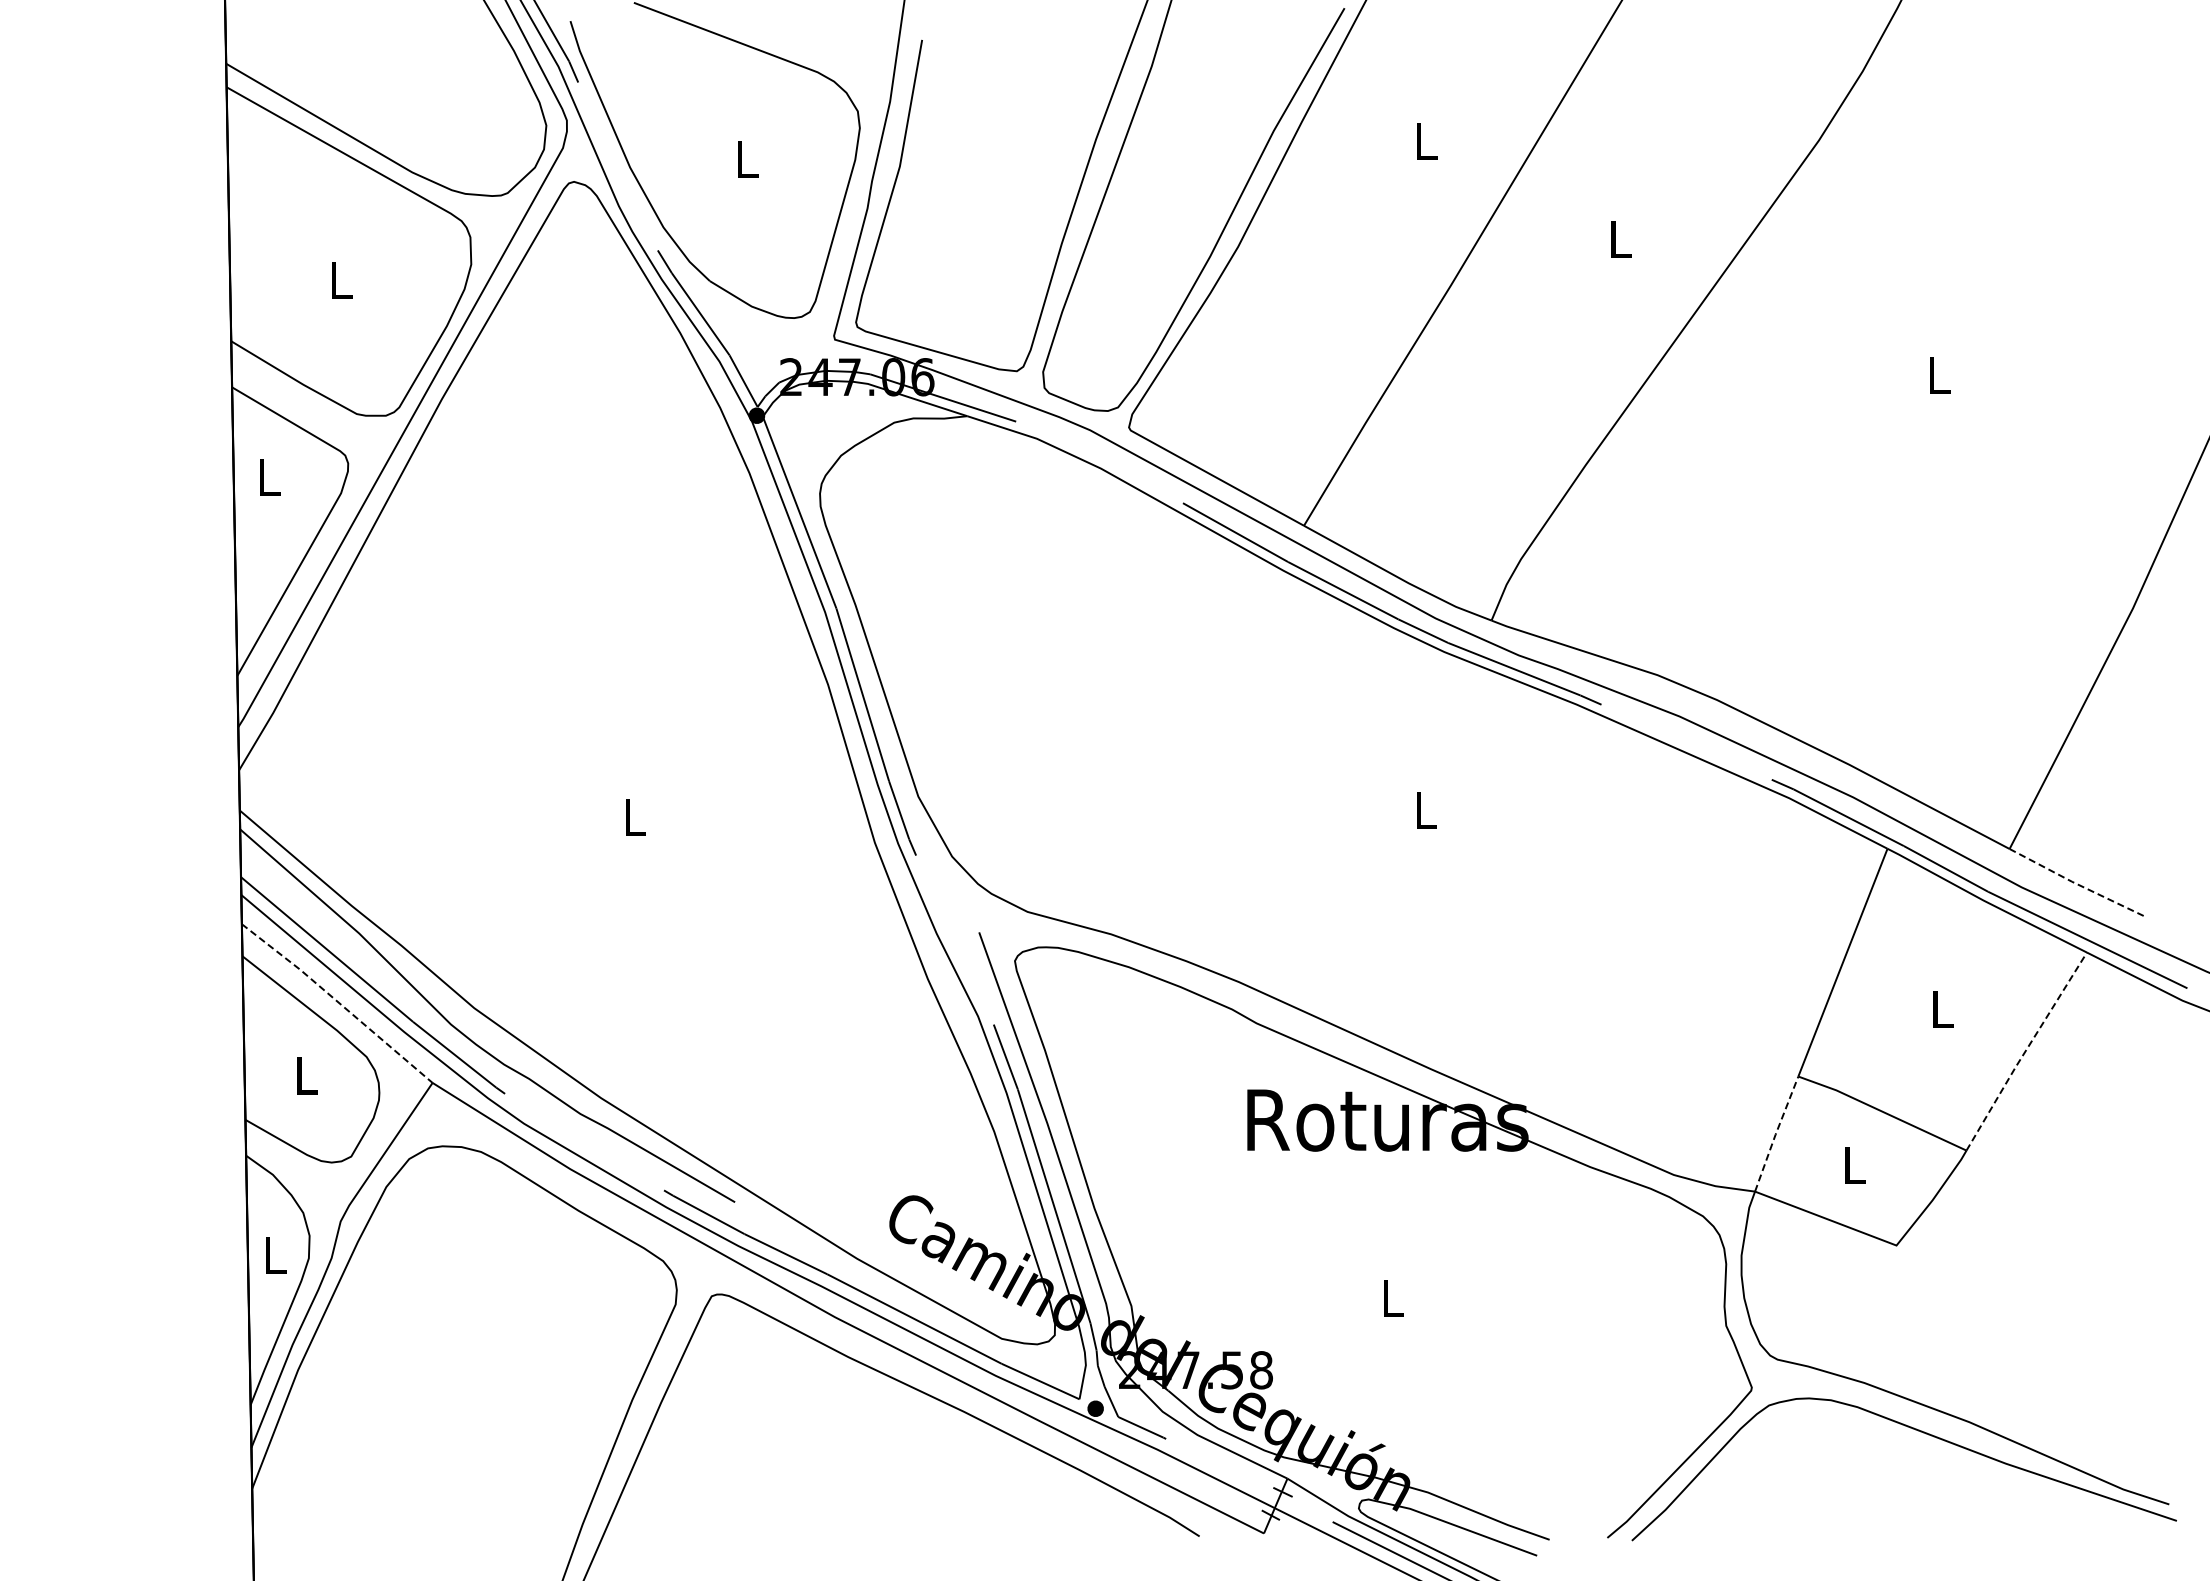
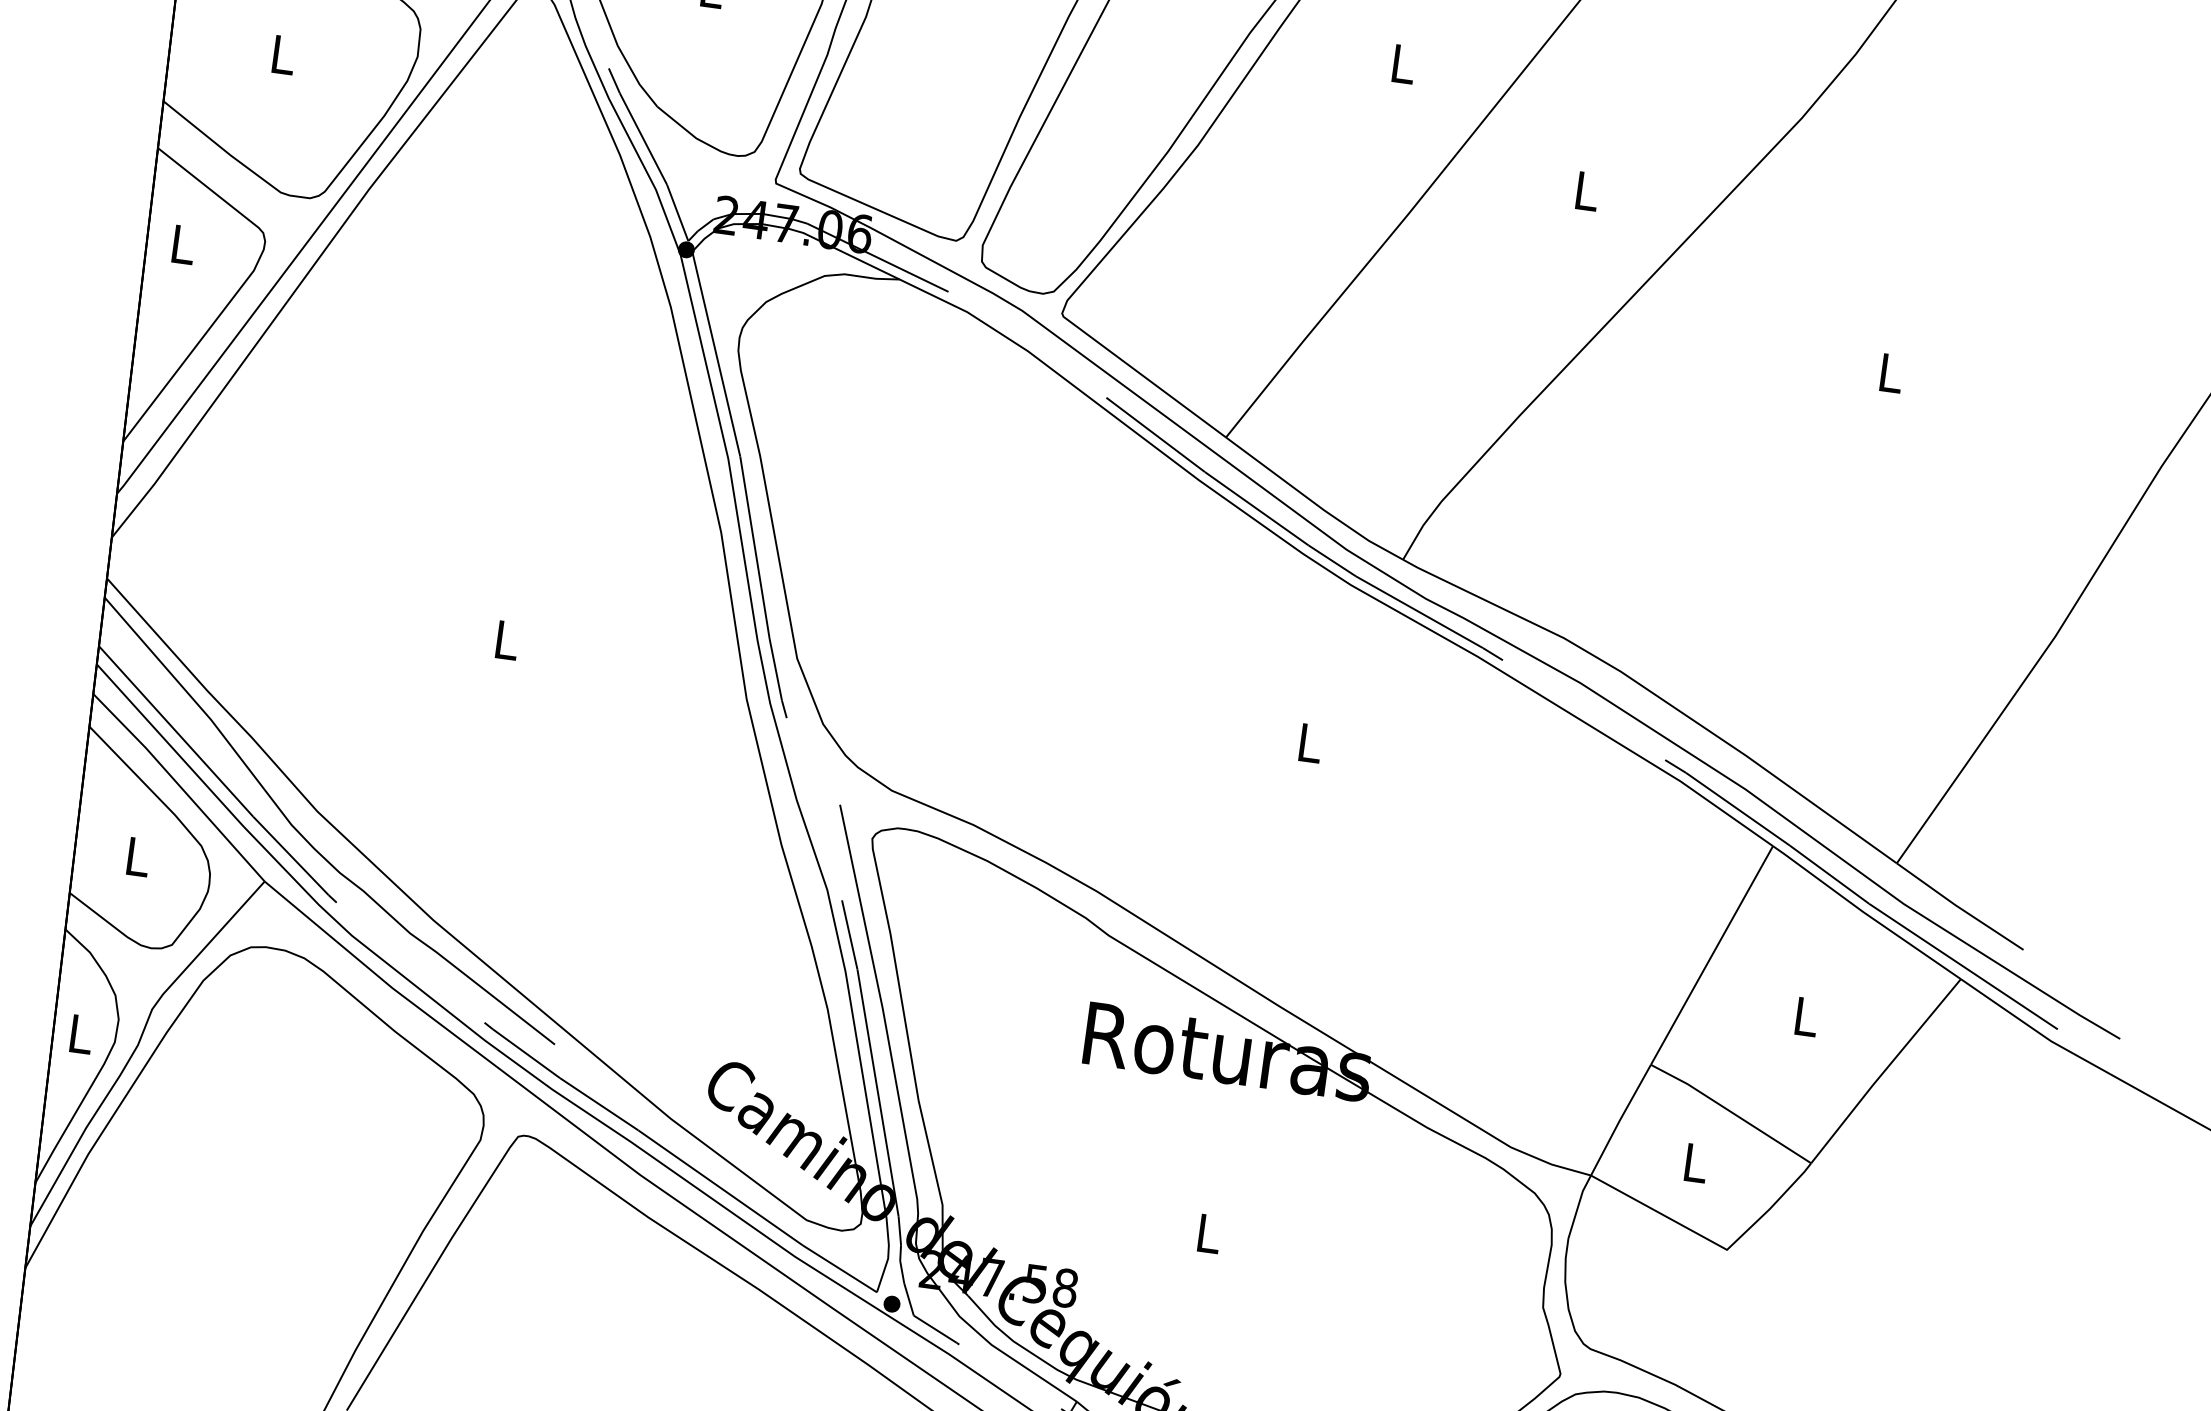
line: (2075, 883) -> (1958, 907), dashed -> solid
line: (337, 1001) -> (179, 785), dashed -> solid
line: (2025, 1051) -> (1884, 1070), dashed -> solid
line: (1775, 1133) -> (1619, 1119), dashed -> solid

